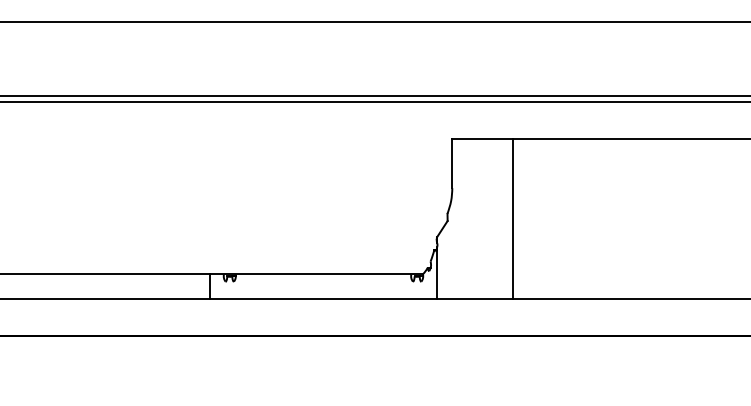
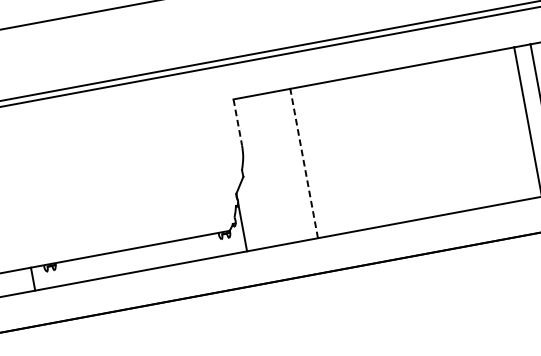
line: (452, 163) -> (237, 122), solid -> dashed
line: (513, 218) -> (304, 163), solid -> dashed

